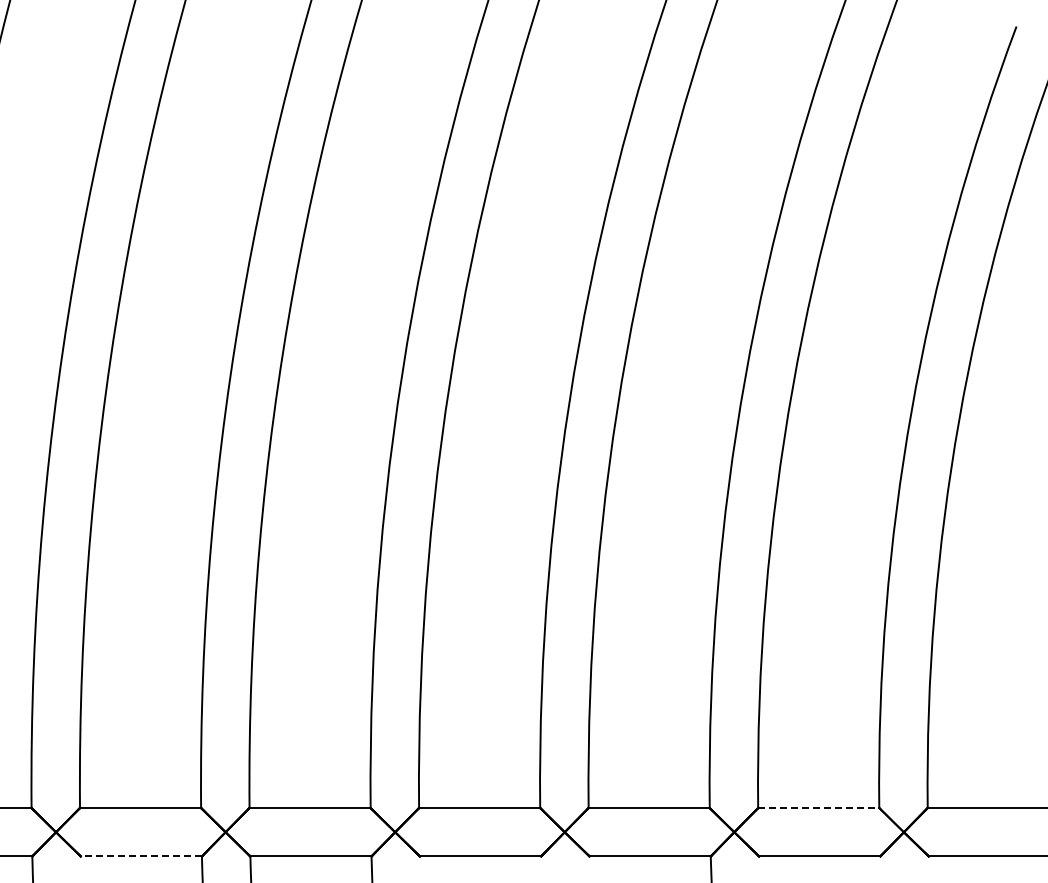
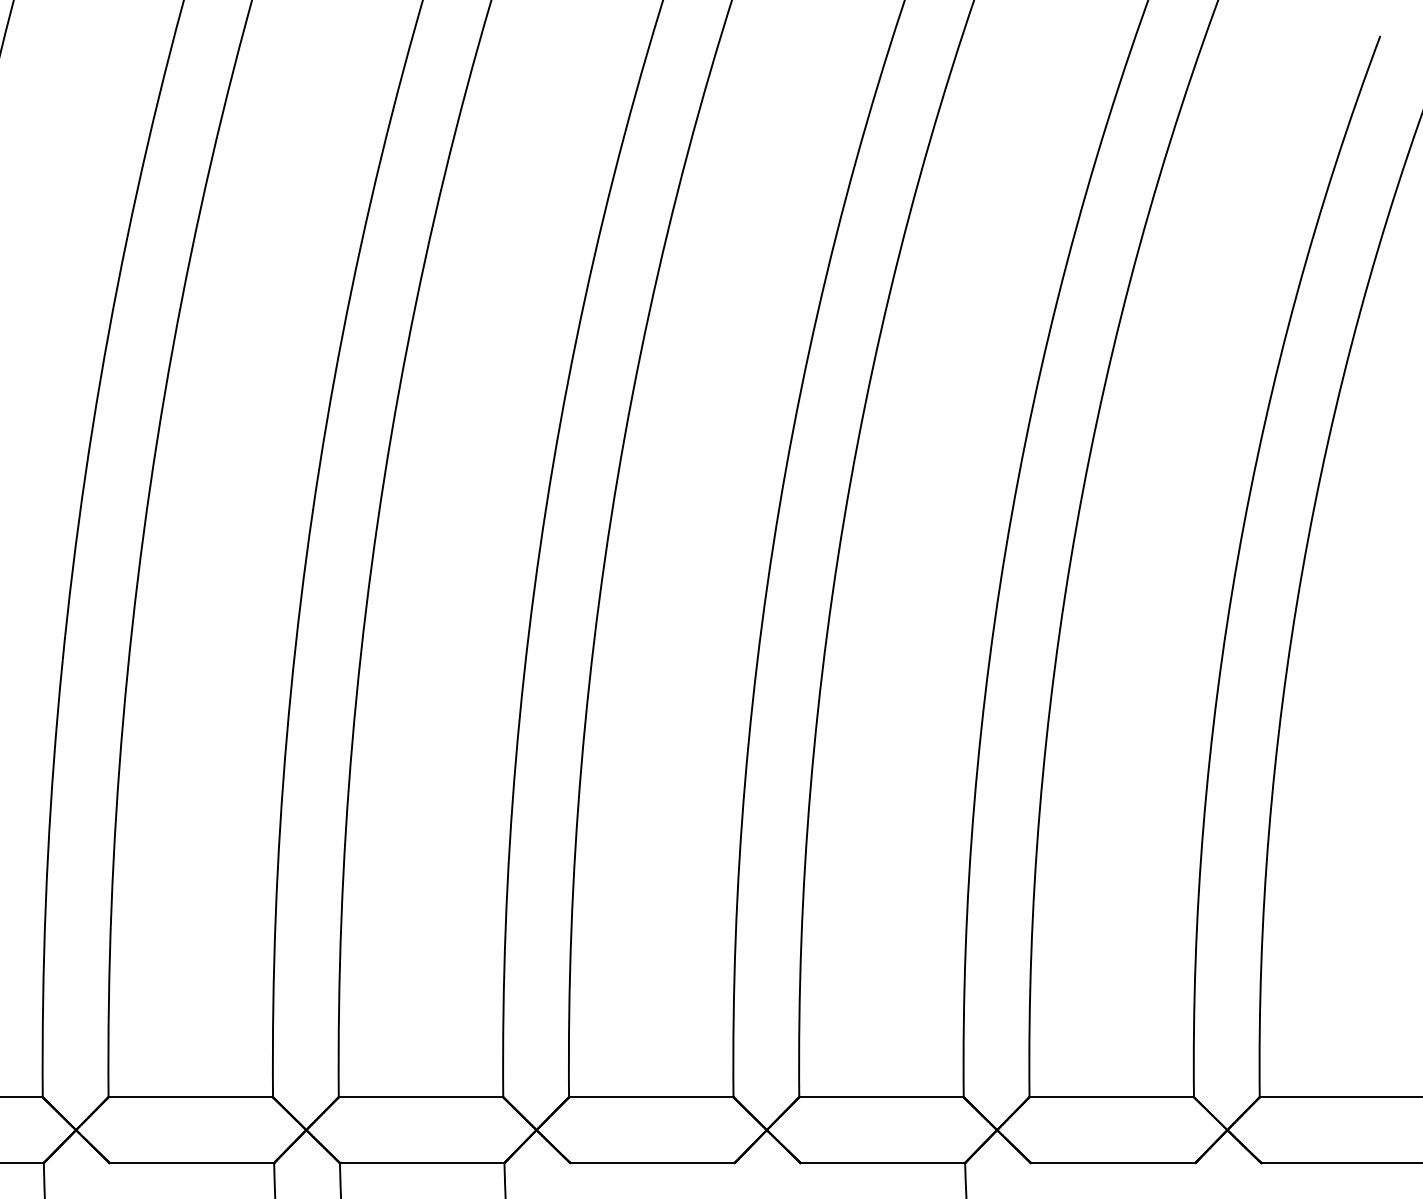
line: (818, 808) -> (1111, 1097), dashed -> solid
line: (141, 856) -> (192, 1163), dashed -> solid

